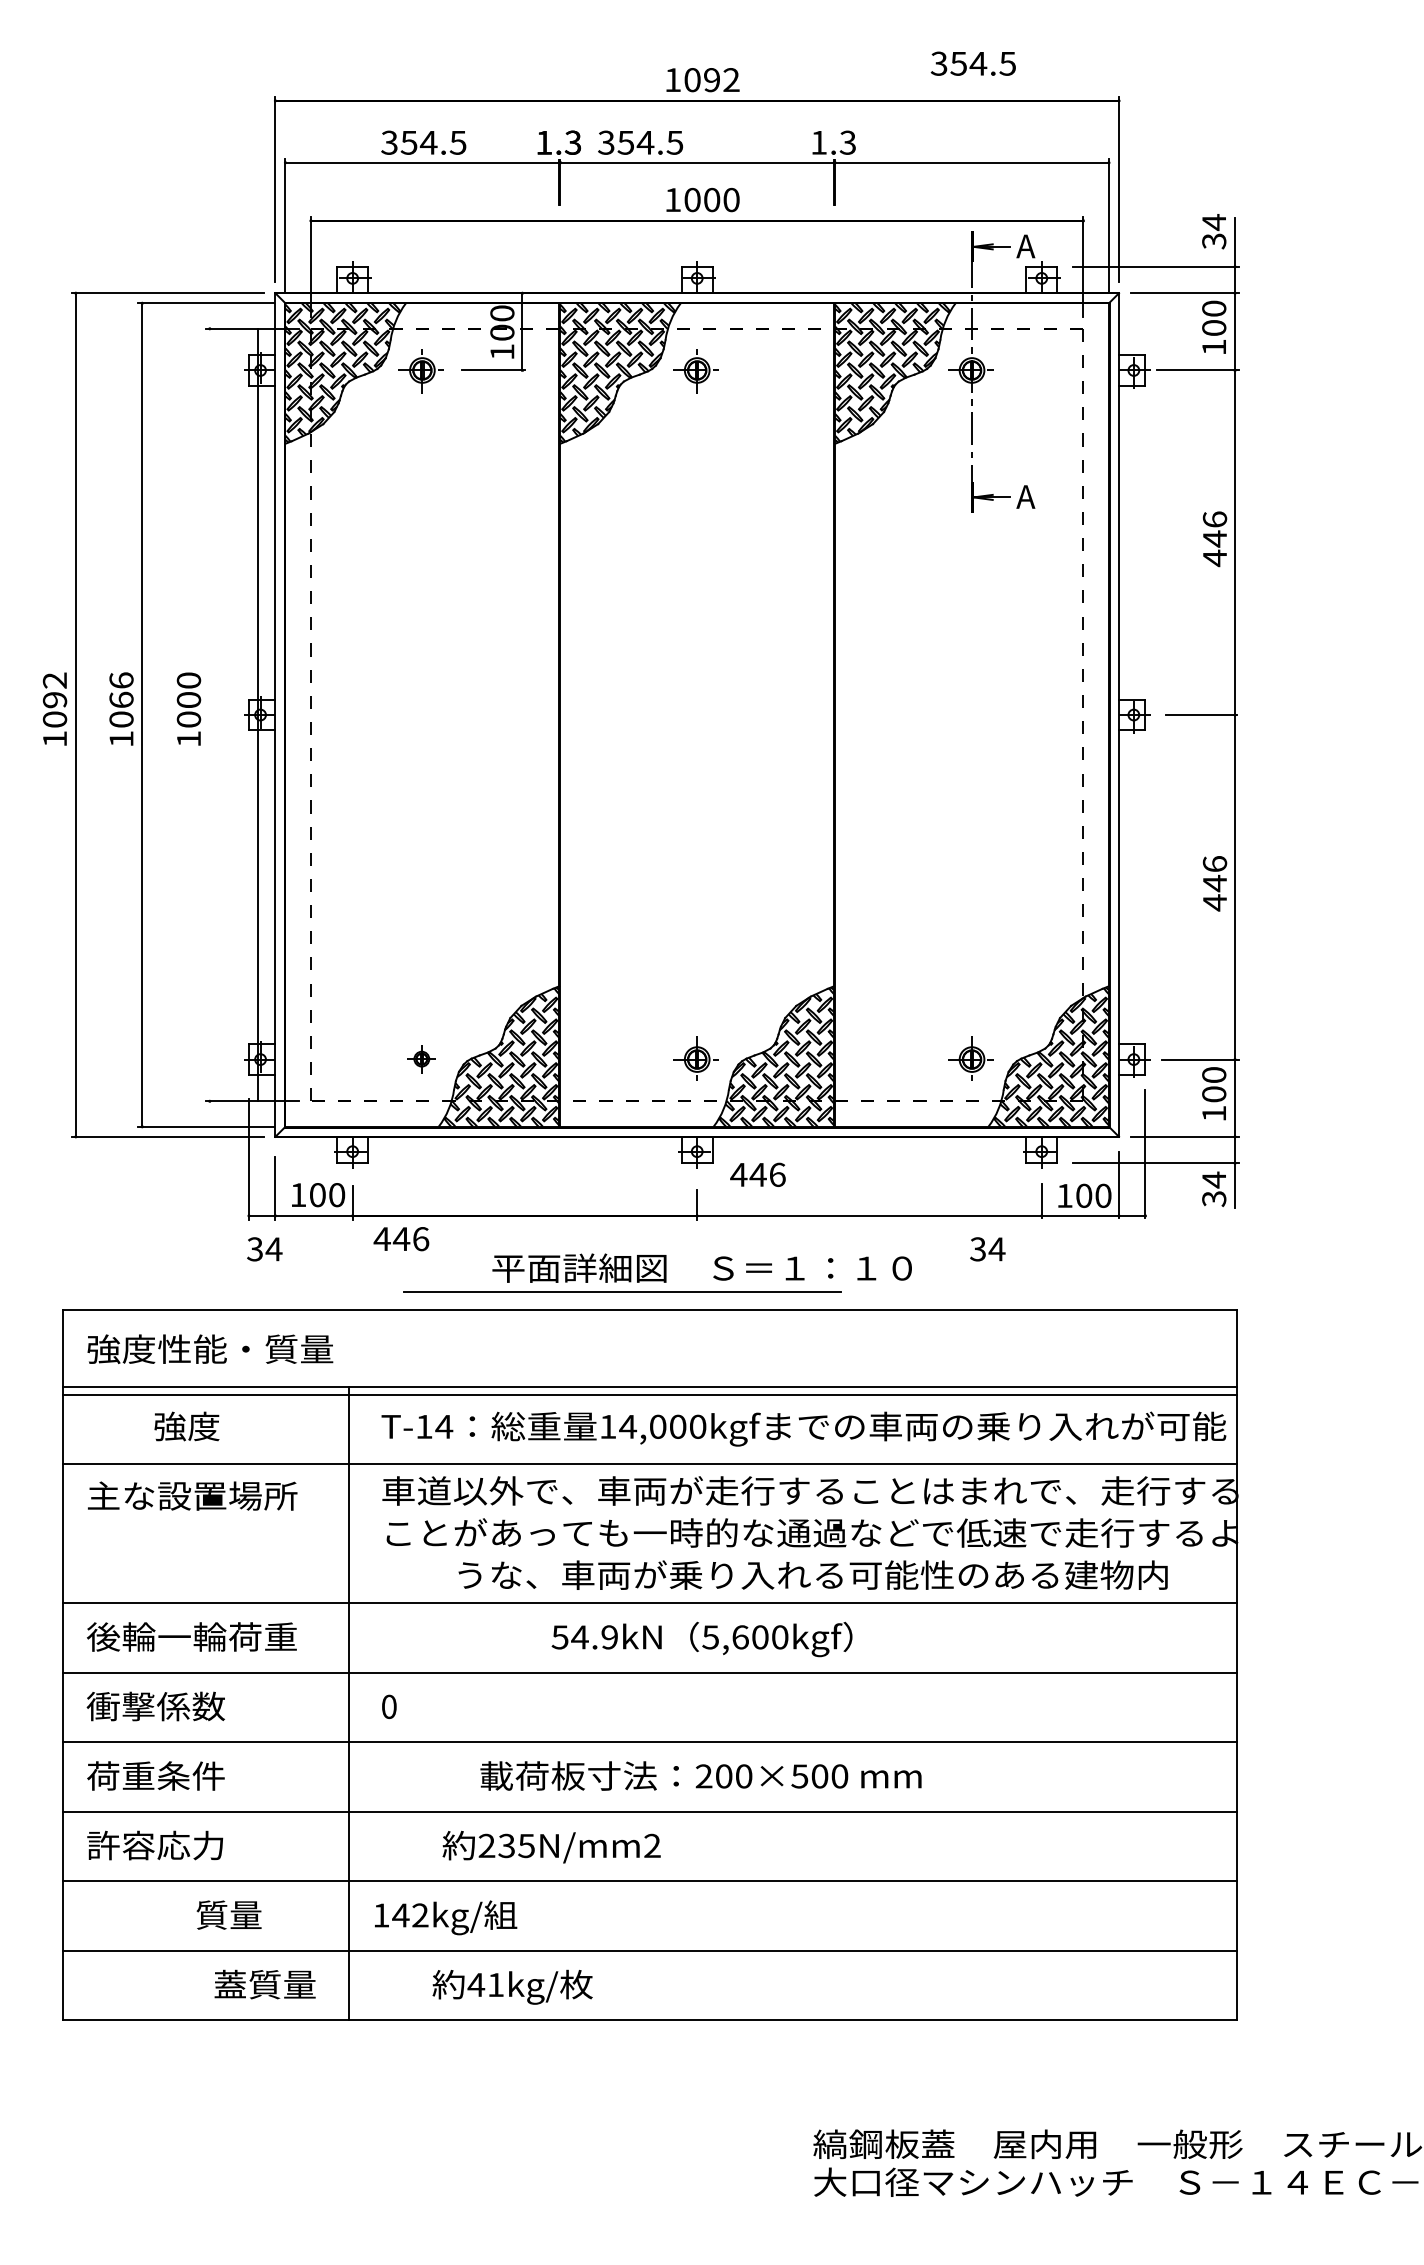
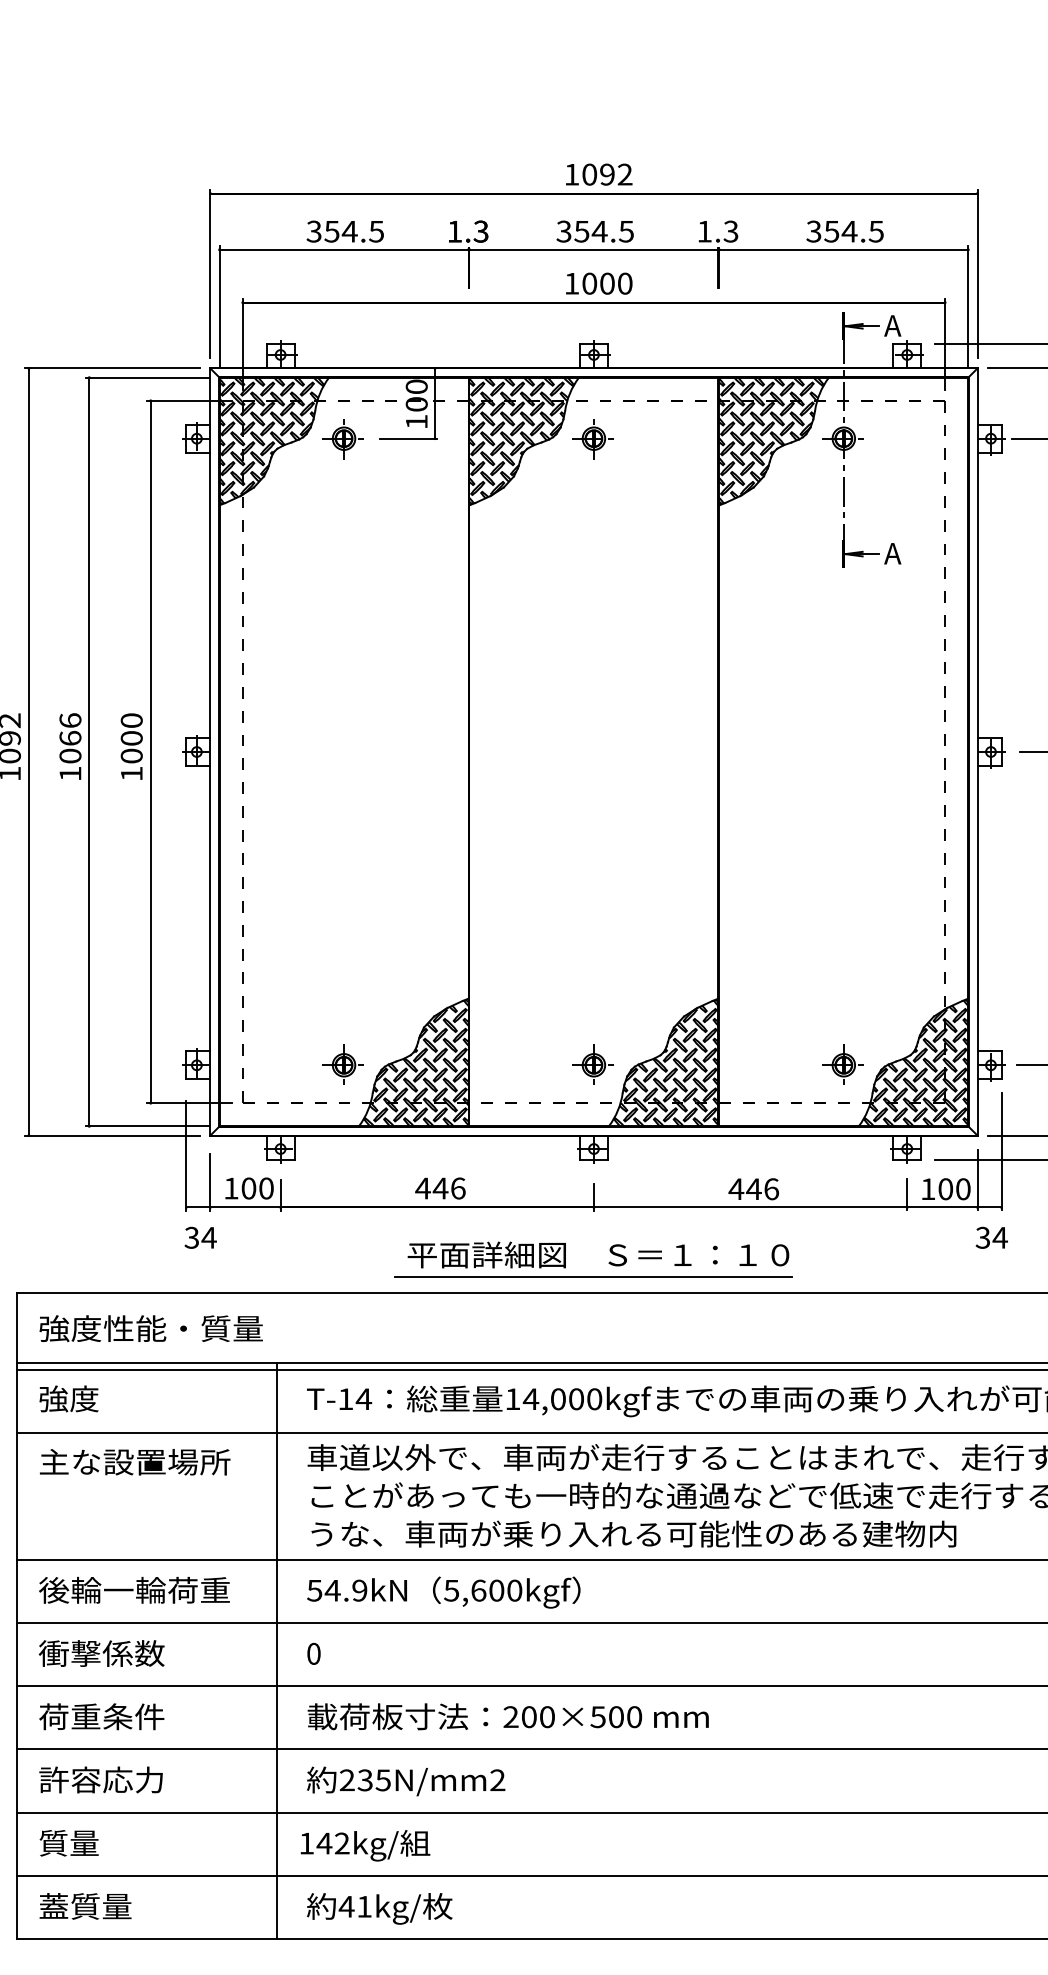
text: (972, 63) -> (844, 231), moved
text: (640, 142) -> (595, 231), moved
line: (257, 714) -> (150, 751), moved
part: (420, 1058) -> (342, 1064), size x1.67
text: (757, 1174) -> (753, 1188), moved
text: (401, 1239) -> (440, 1188), moved
text: (987, 1249) -> (991, 1237), moved
line: (622, 1291) -> (594, 1276), moved
text: (186, 1426) -> (68, 1398), moved
text: (812, 1574) -> (633, 1533), moved
text: (701, 1639) -> (443, 1592), moved
text: (700, 1775) -> (507, 1716), moved
text: (551, 1846) -> (405, 1780), moved
text: (228, 1914) -> (68, 1842), moved
text: (264, 1984) -> (84, 1906), moved
text: (512, 1986) -> (379, 1908), moved

